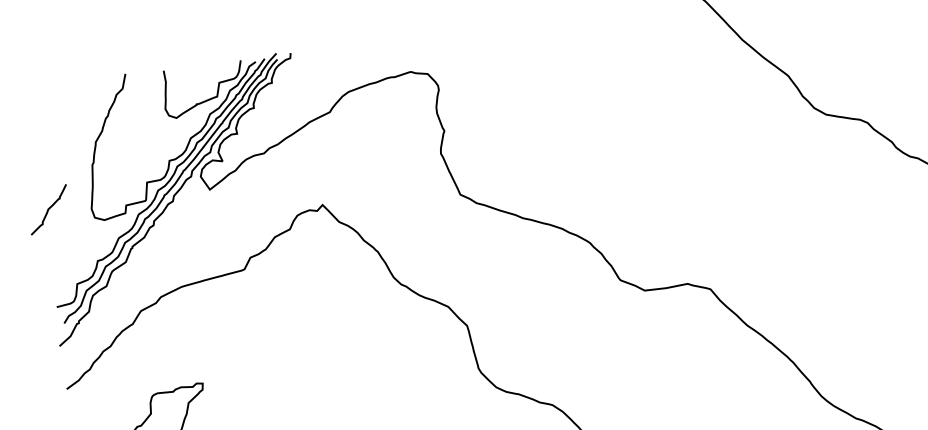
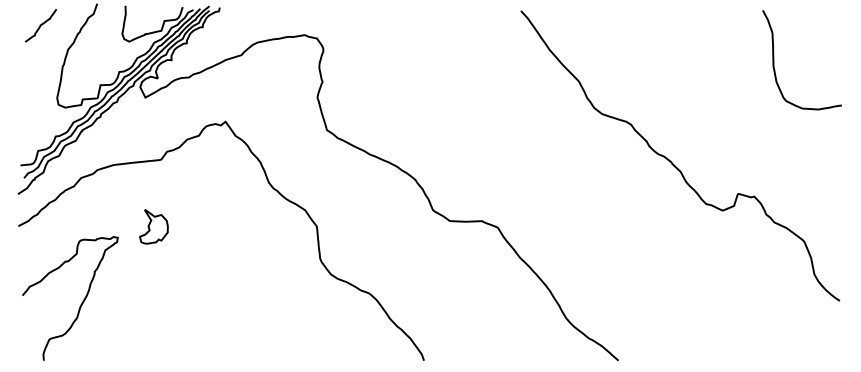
curve: (49, 209) -> (41, 25), moved
part: (248, 360) -> (153, 226), added

